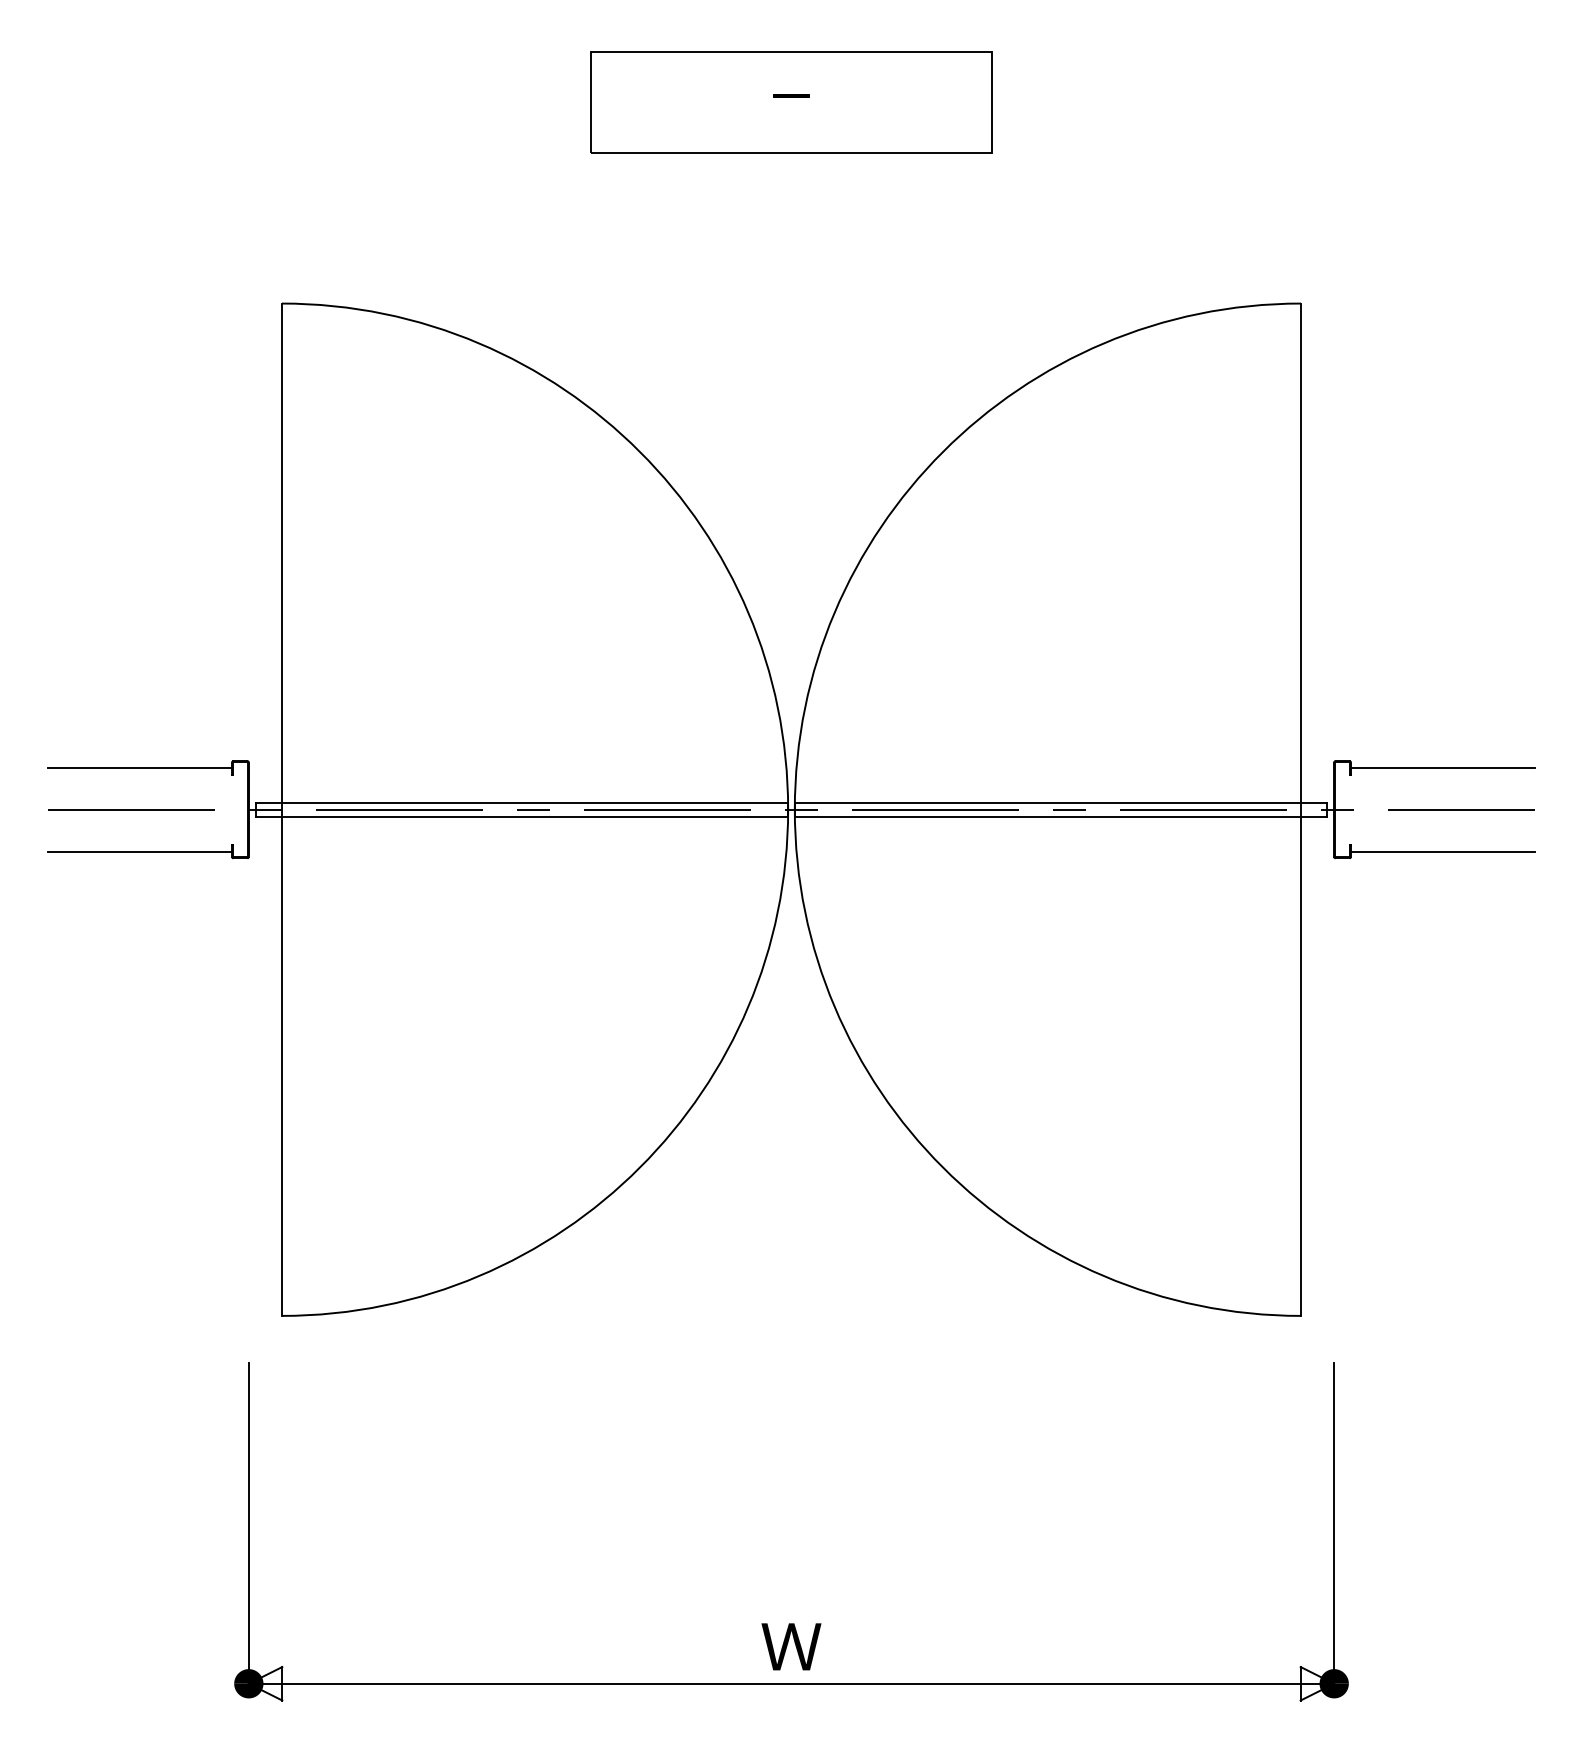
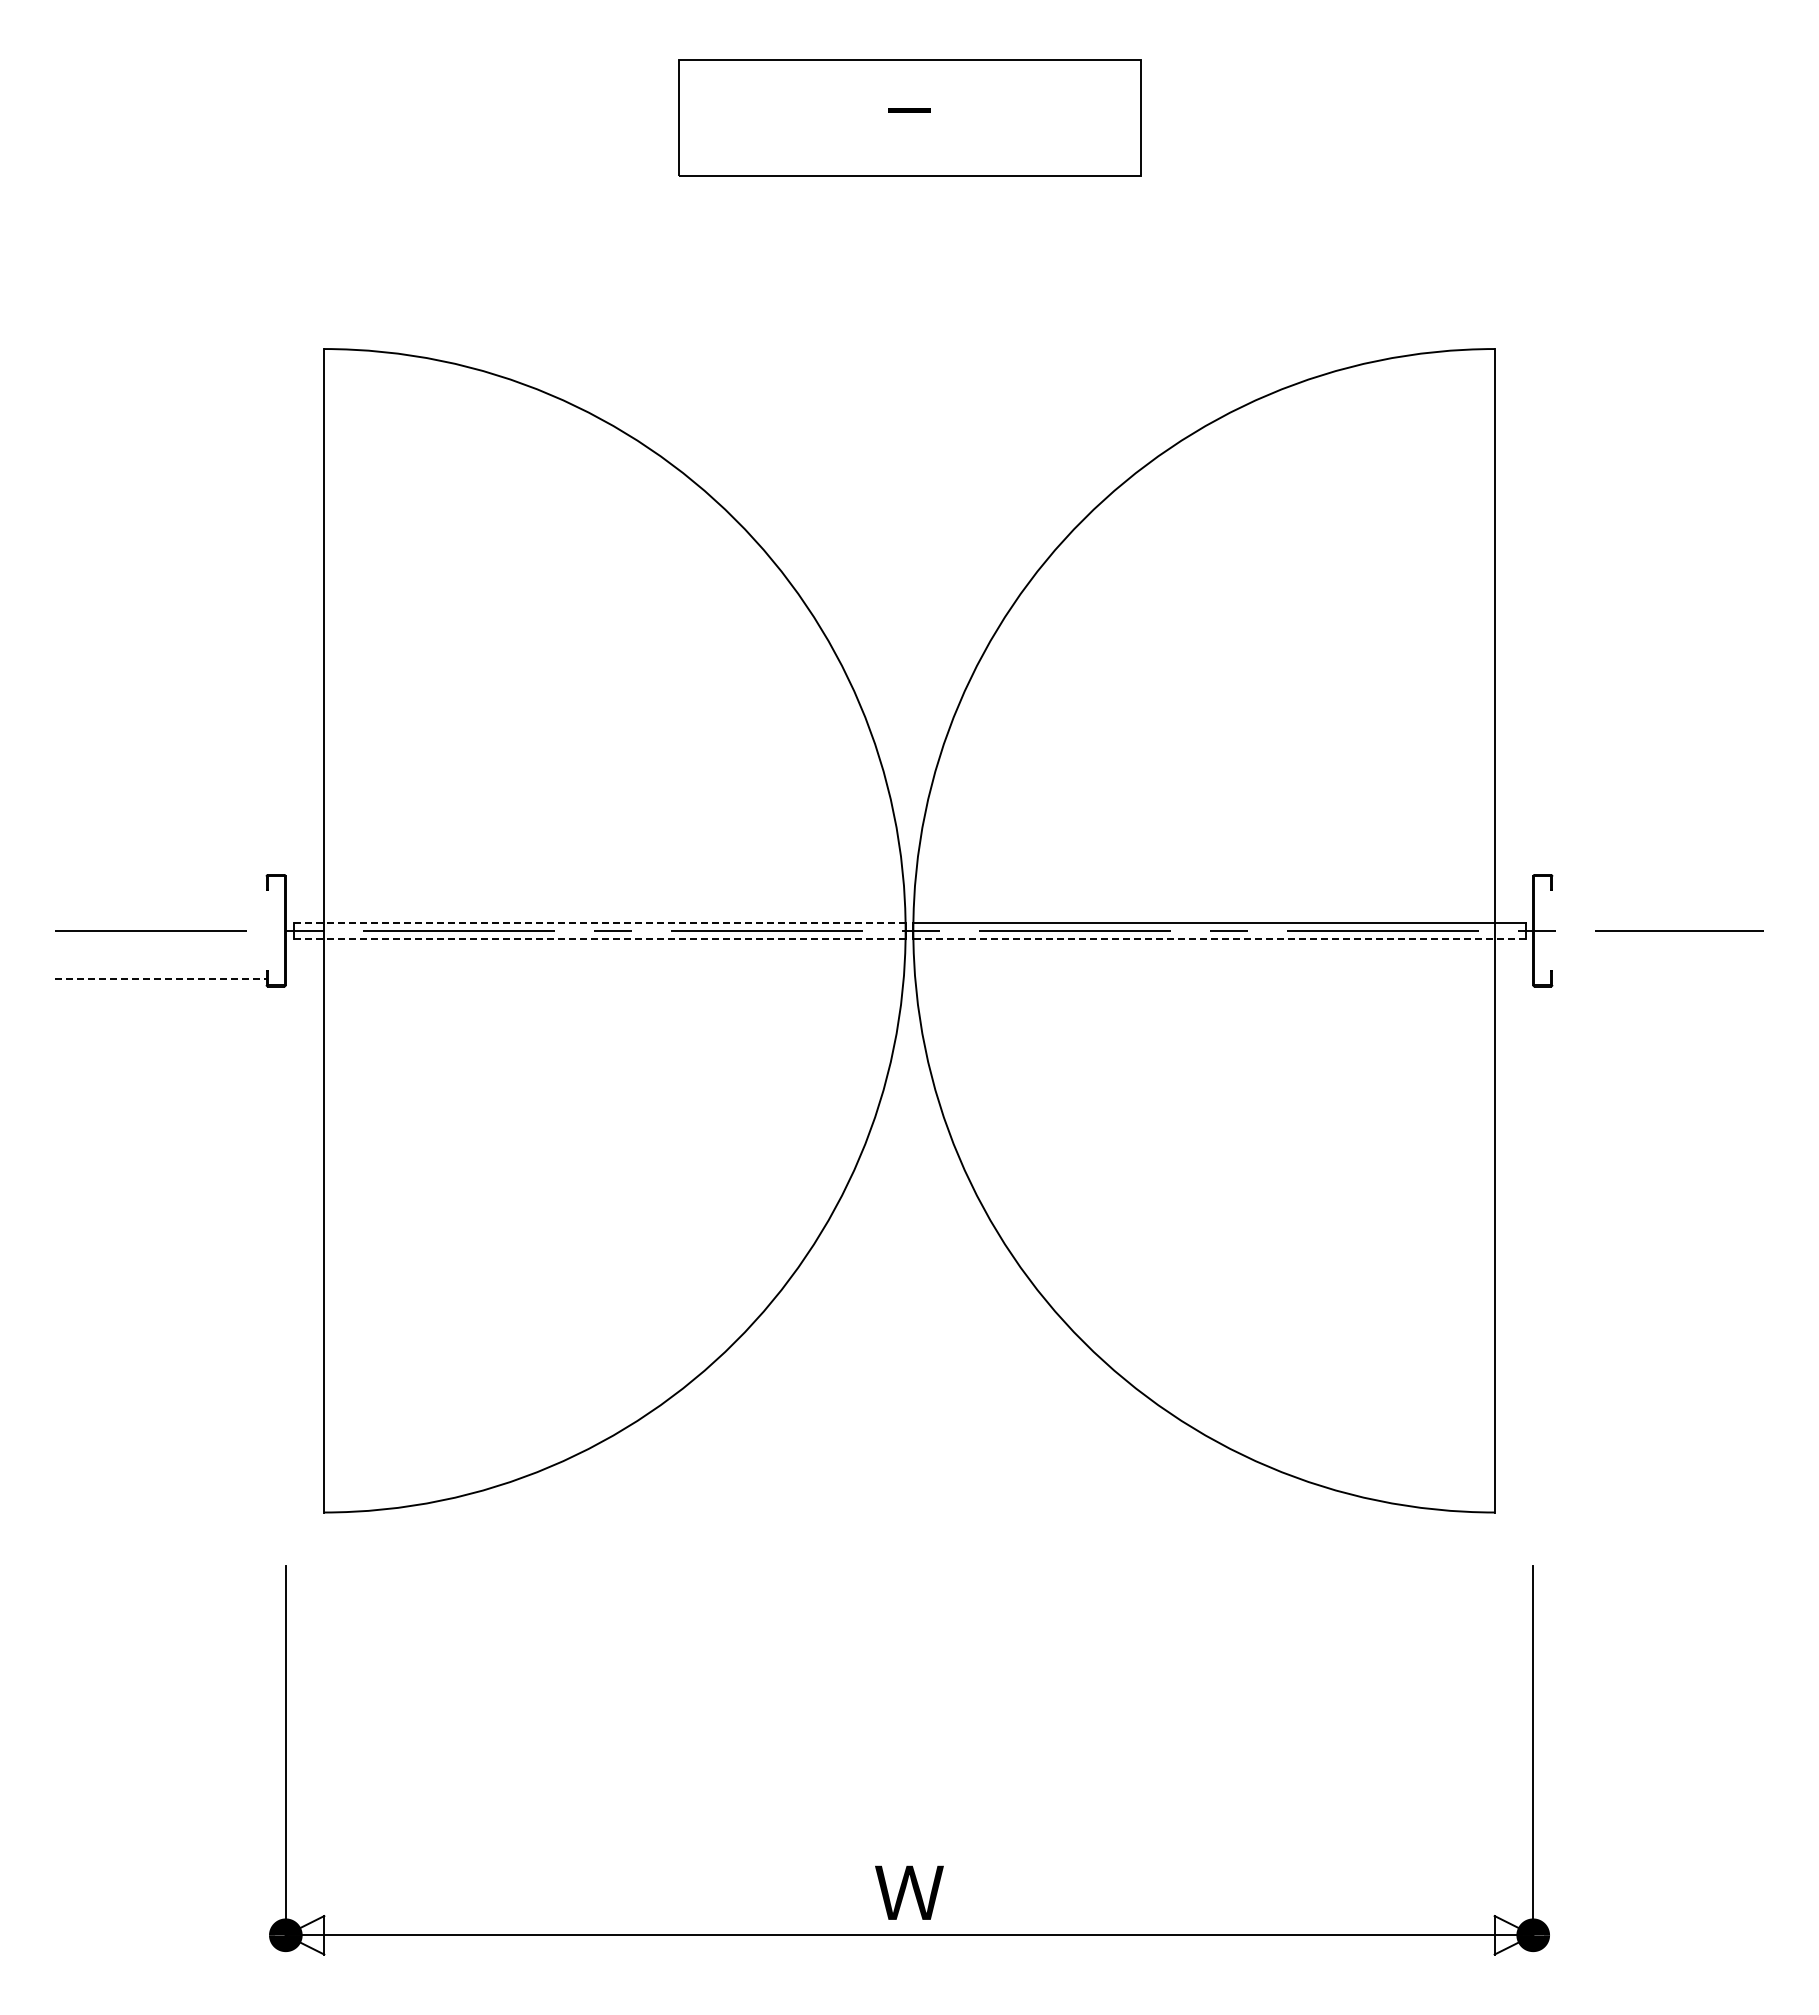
line: (139, 767) -> (160, 882), removed
line: (1443, 767) -> (1658, 882), removed
line: (522, 802) -> (600, 922), solid -> dashed
line: (522, 816) -> (600, 938), solid -> dashed
line: (1060, 816) -> (1218, 938), solid -> dashed
line: (139, 851) -> (160, 978), solid -> dashed
line: (1443, 851) -> (1658, 978), removed

